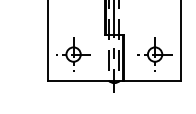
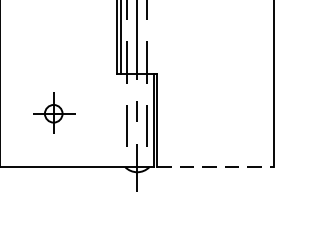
part: (73, 54) -> (53, 113), size x0.6
part: (154, 54) -> (219, 113), removed
line: (152, 80) -> (215, 166), solid -> dashed

